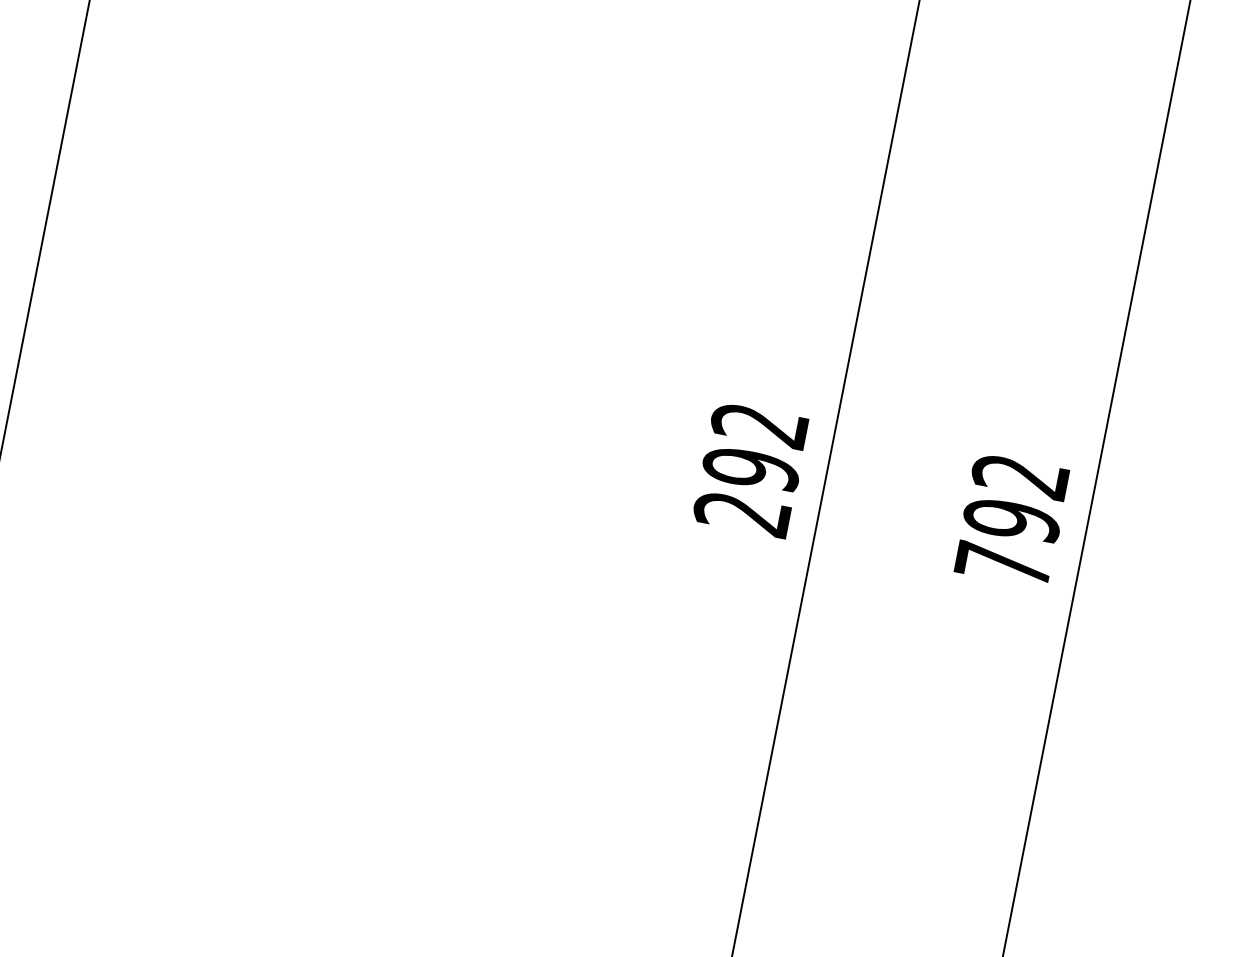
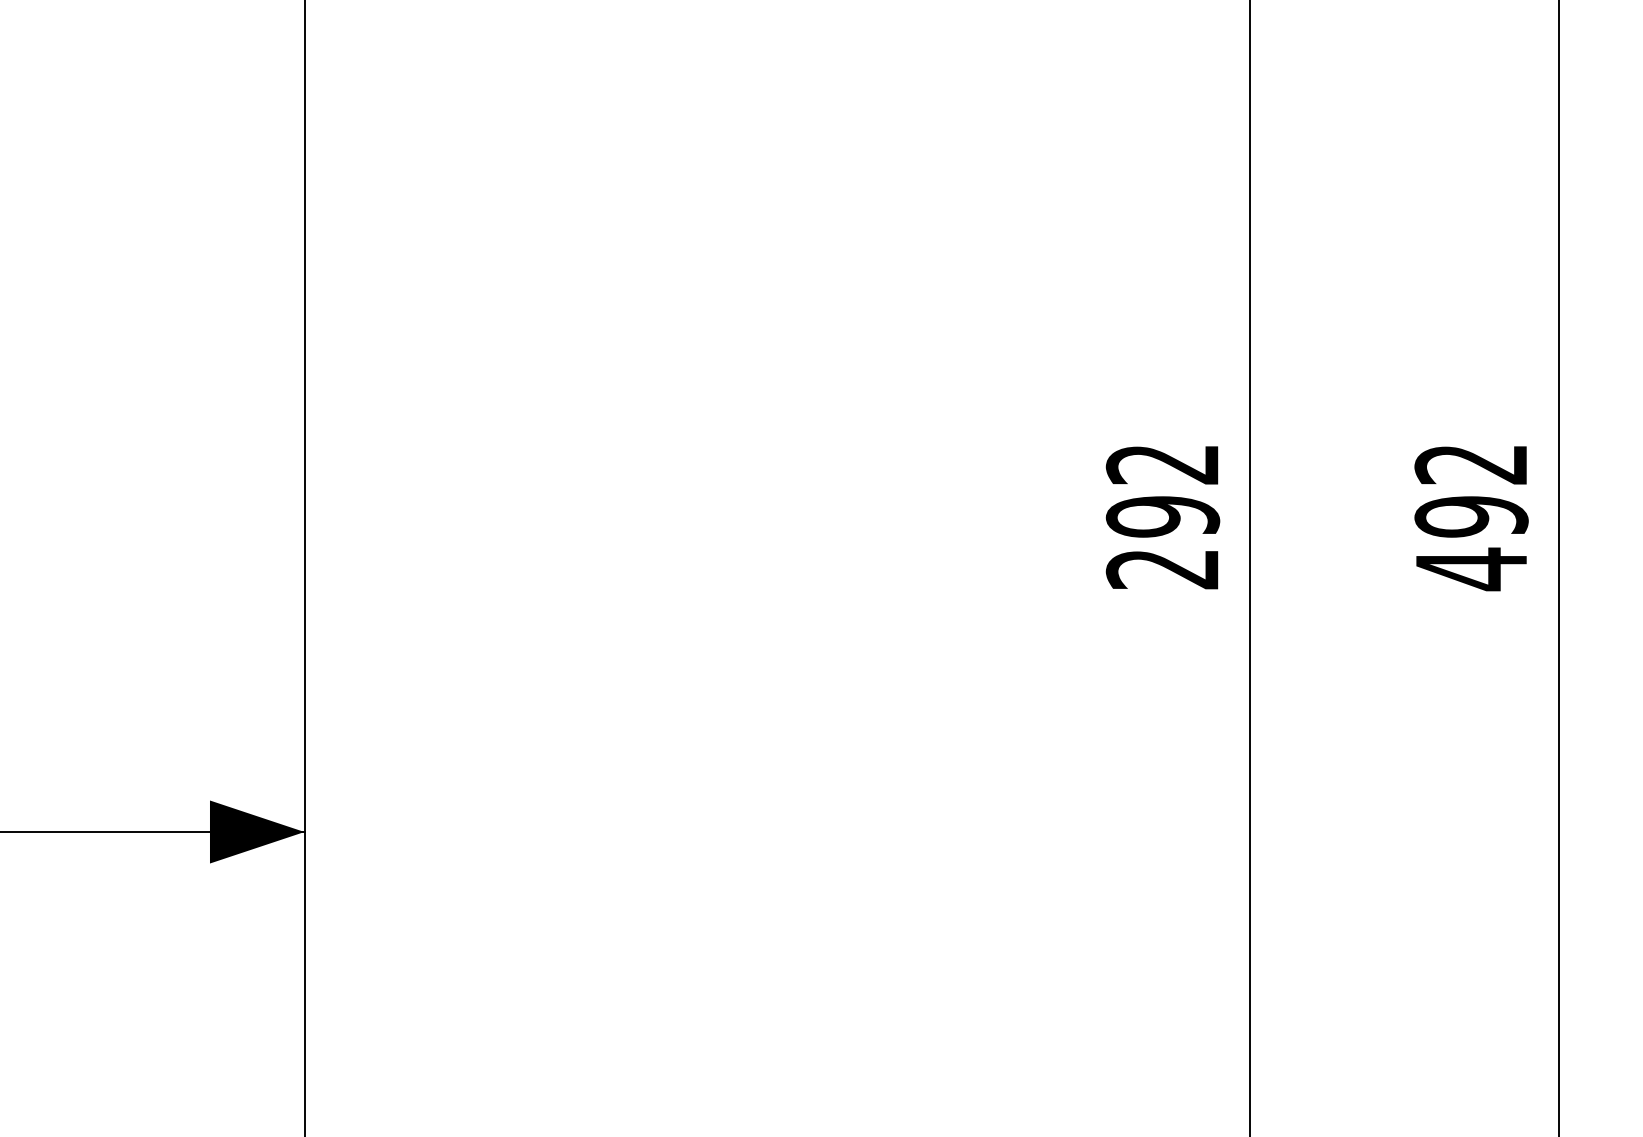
text: (1003, 565) -> (1471, 569), 792 -> 492

